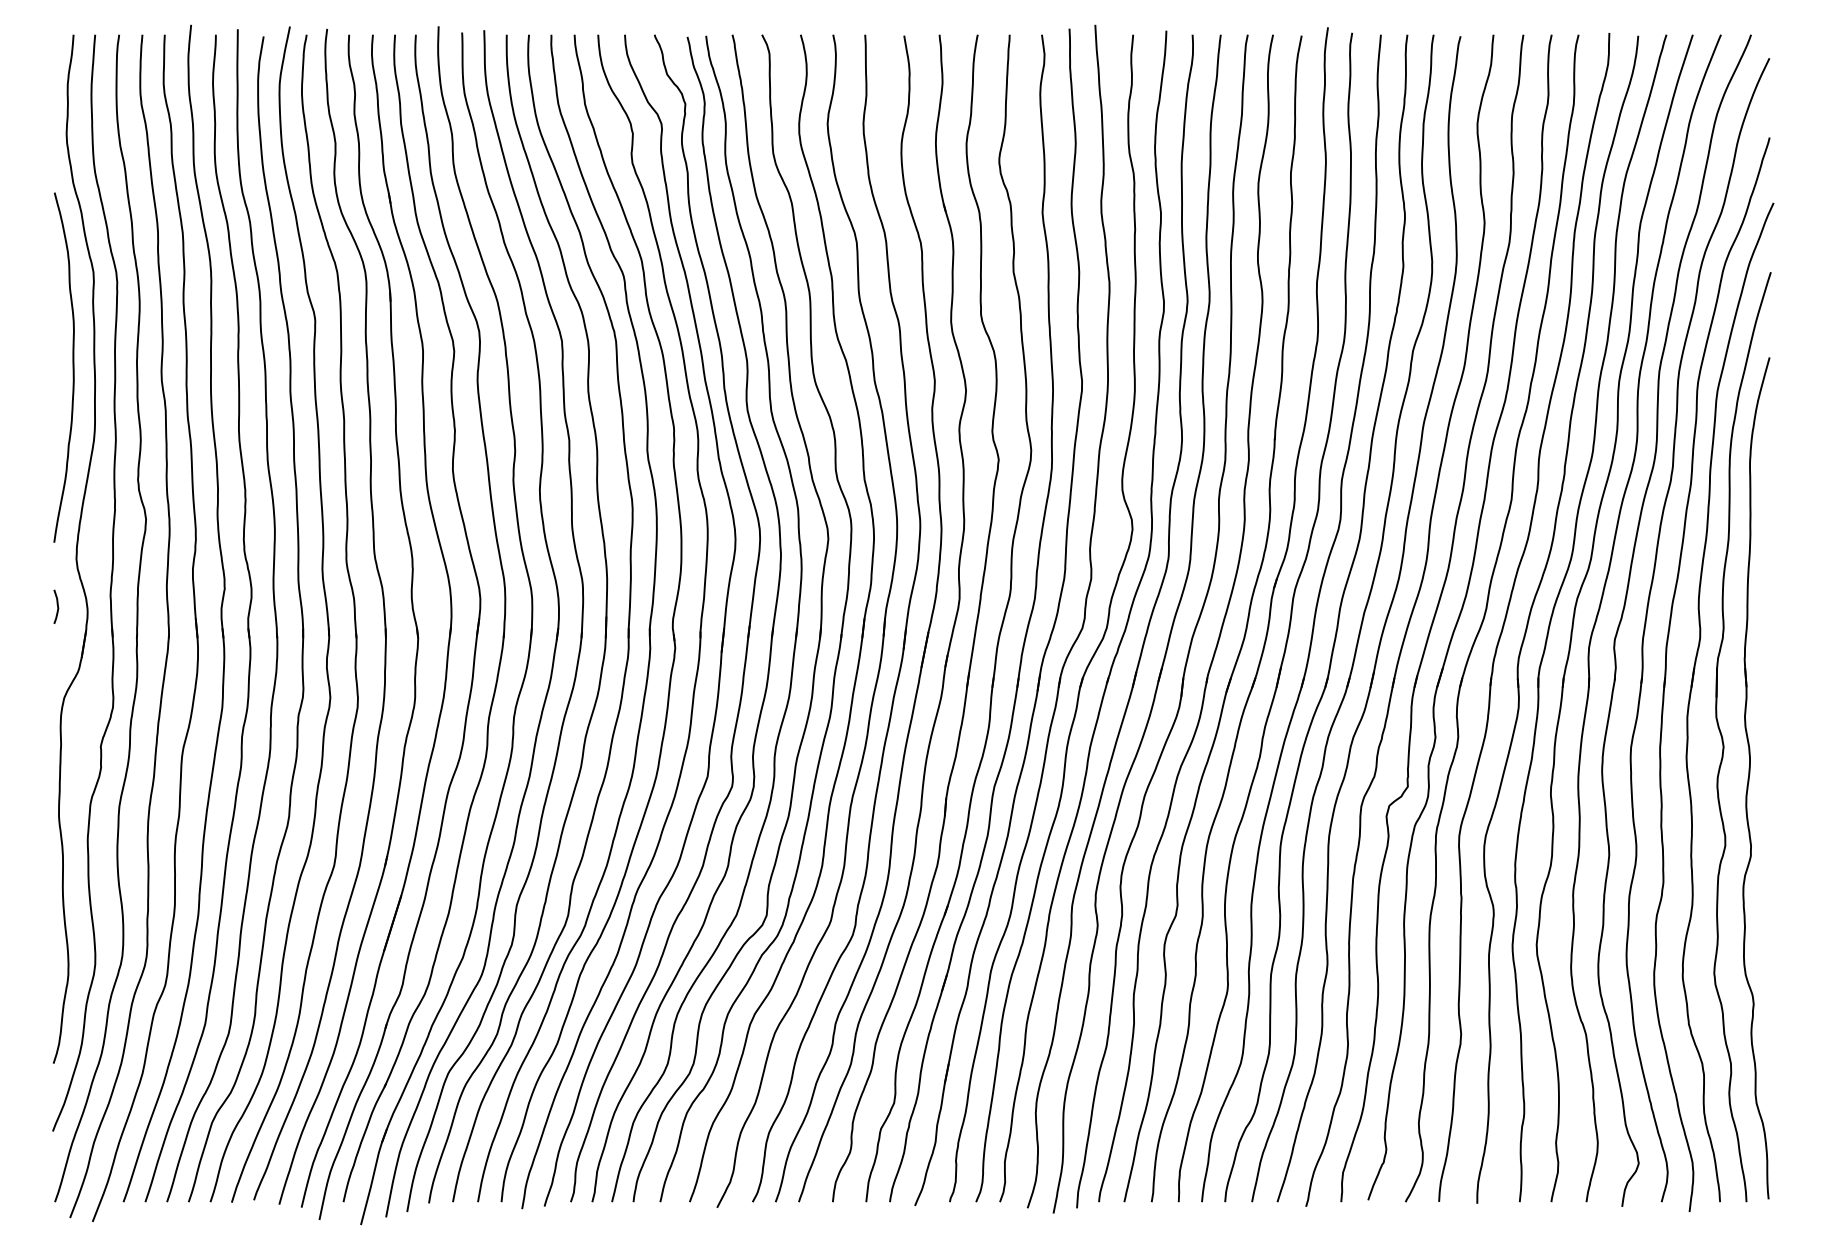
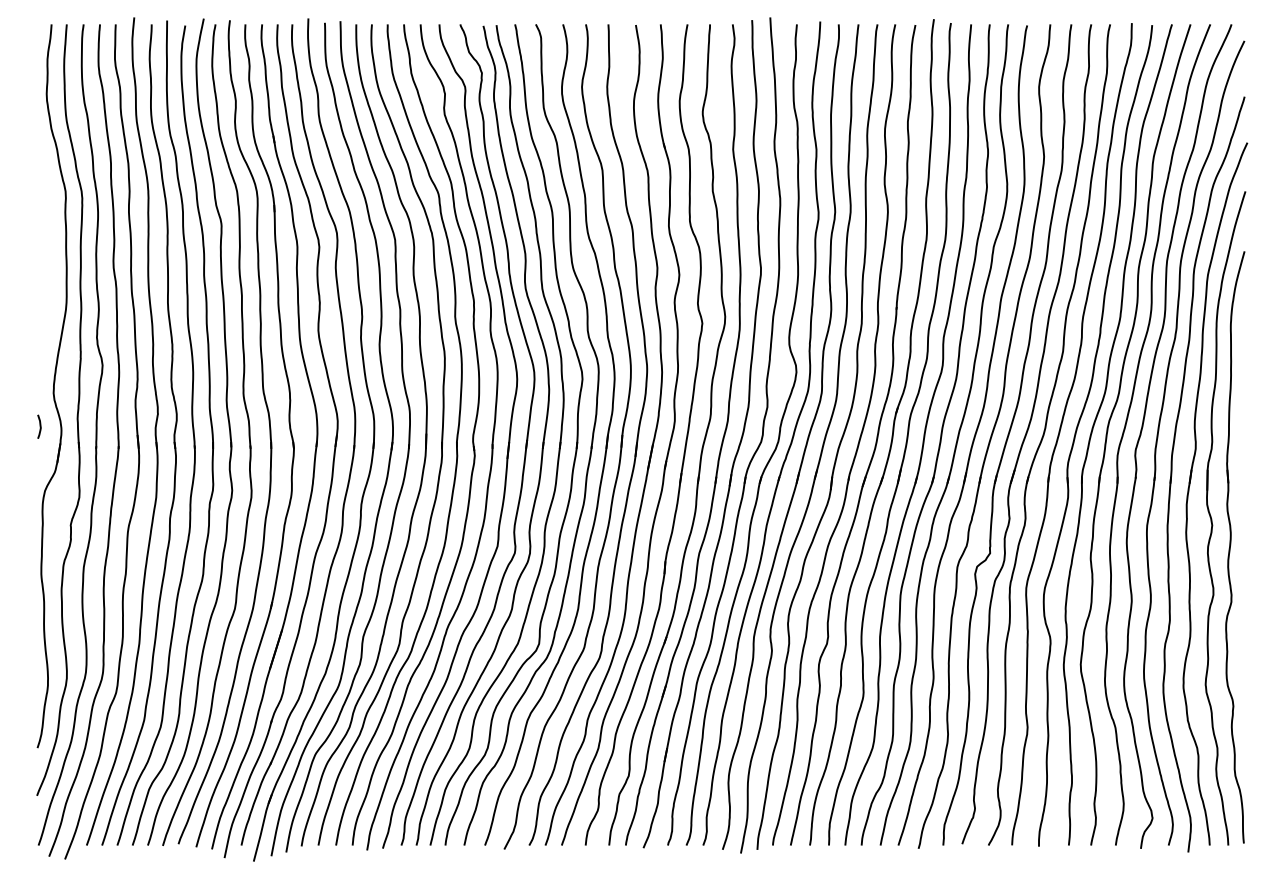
curve: (72, 367) -> (50, 258), removed

